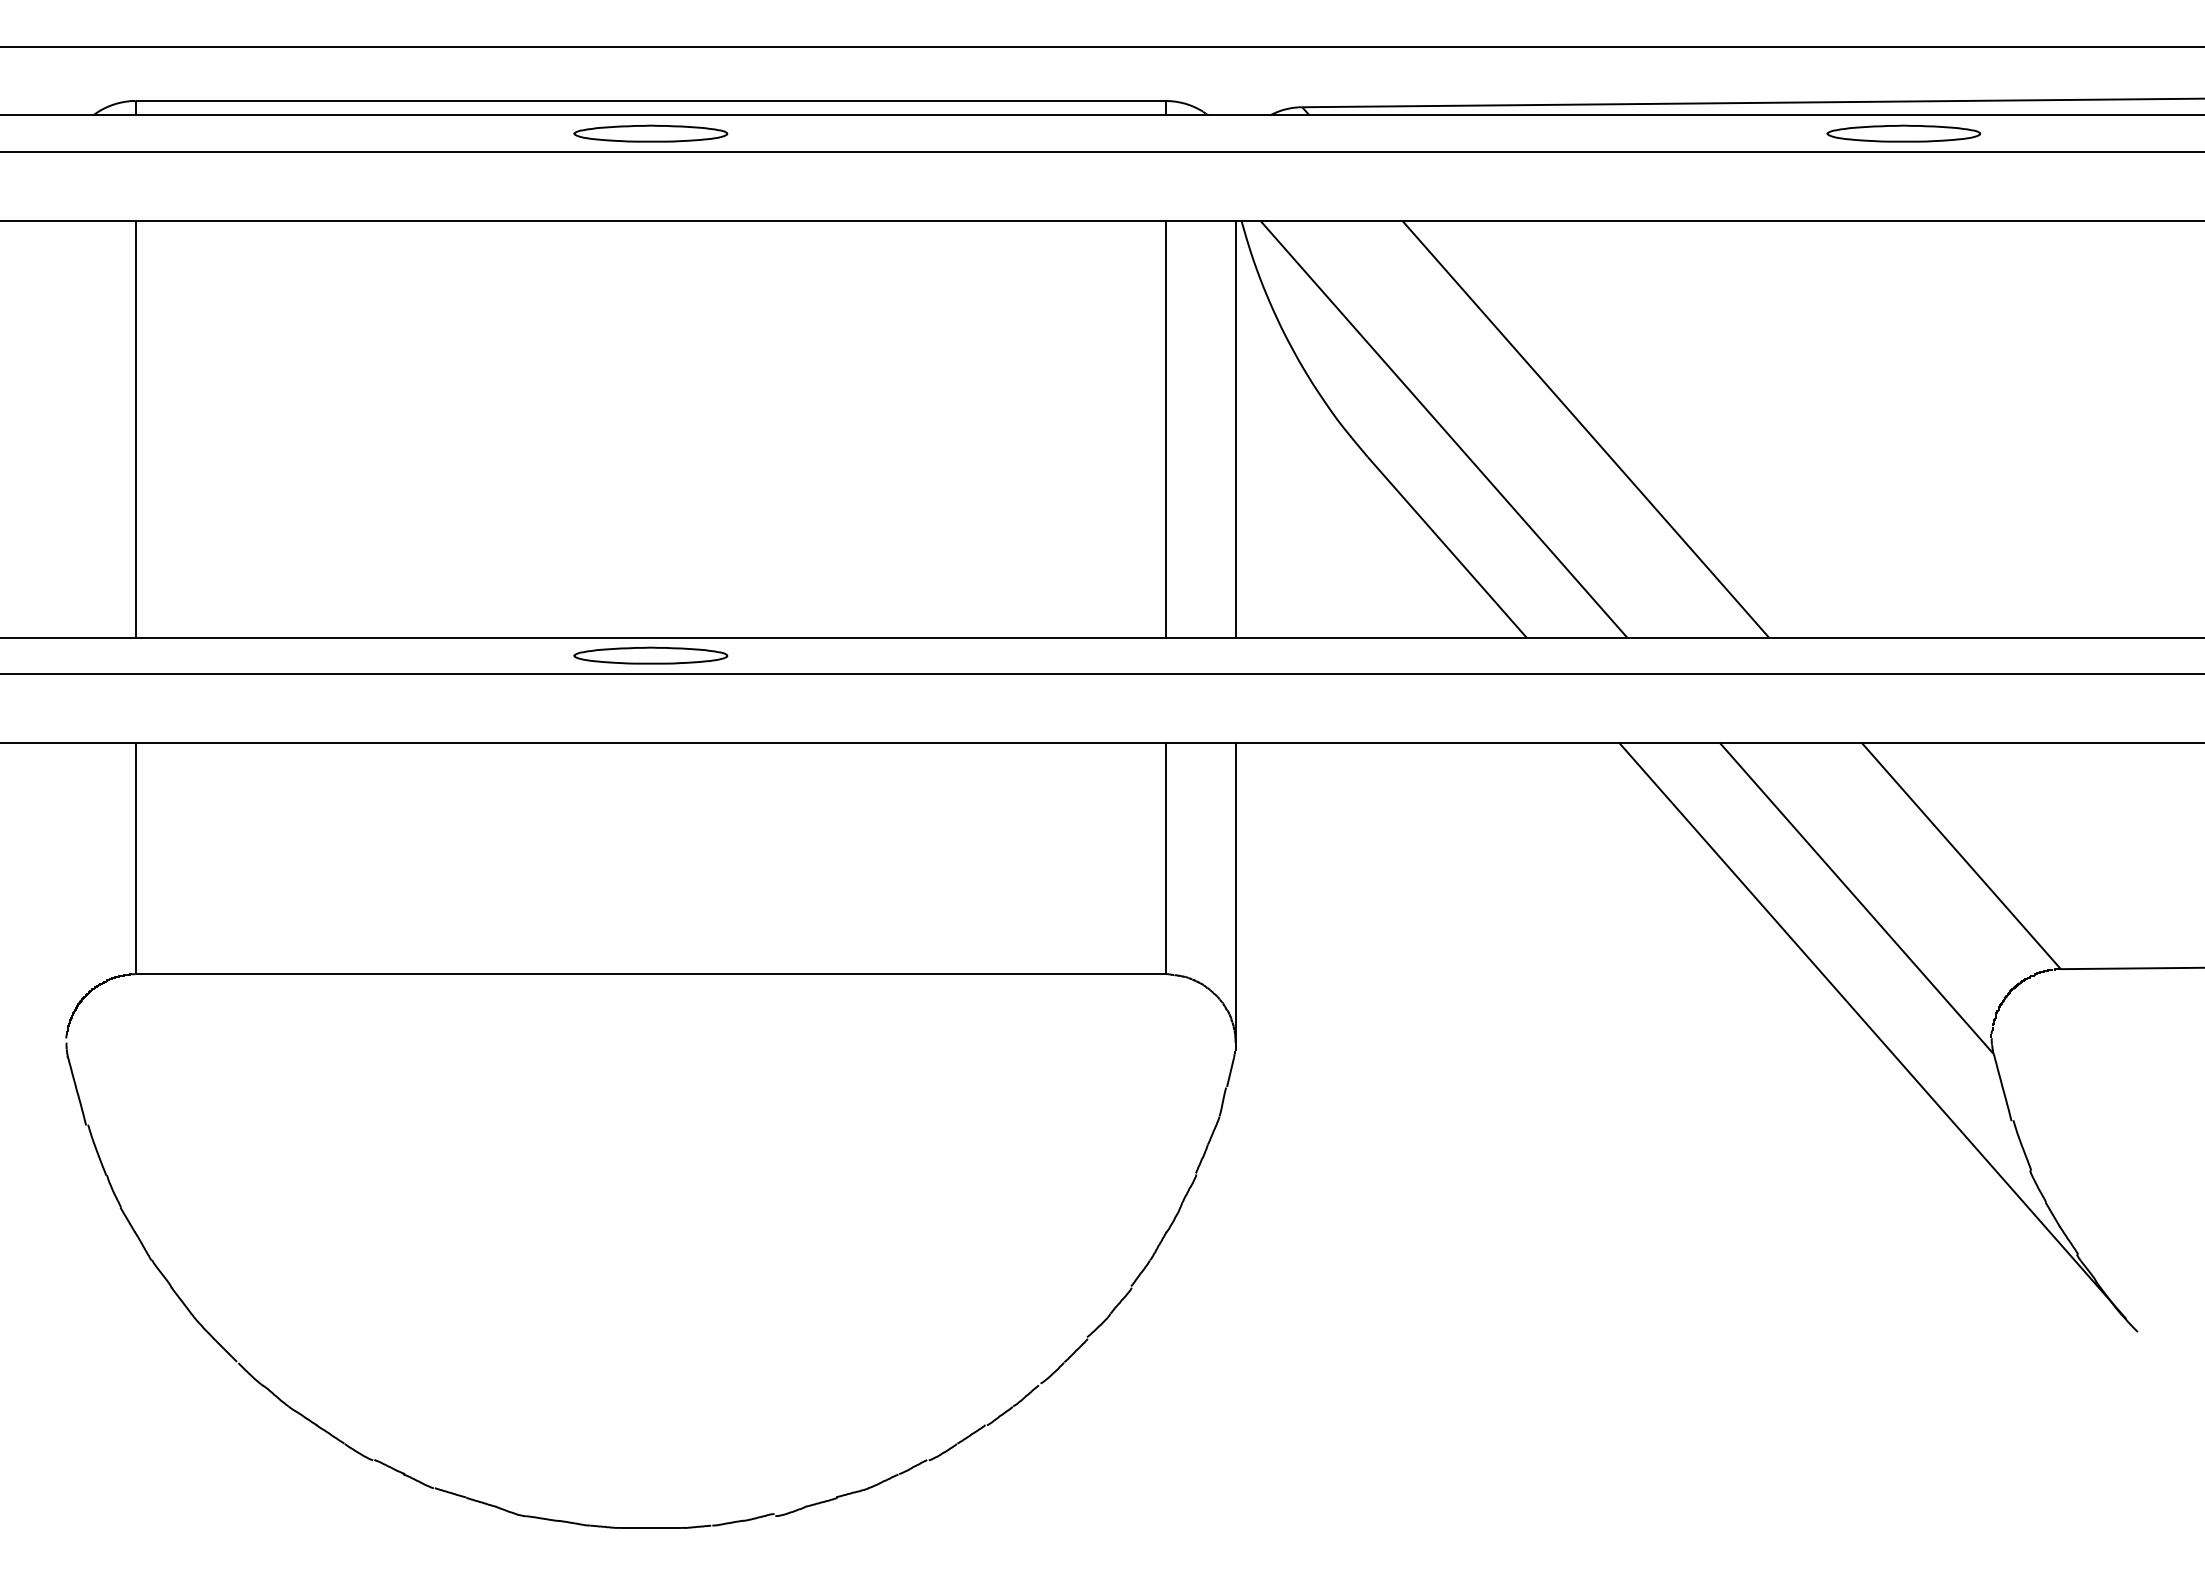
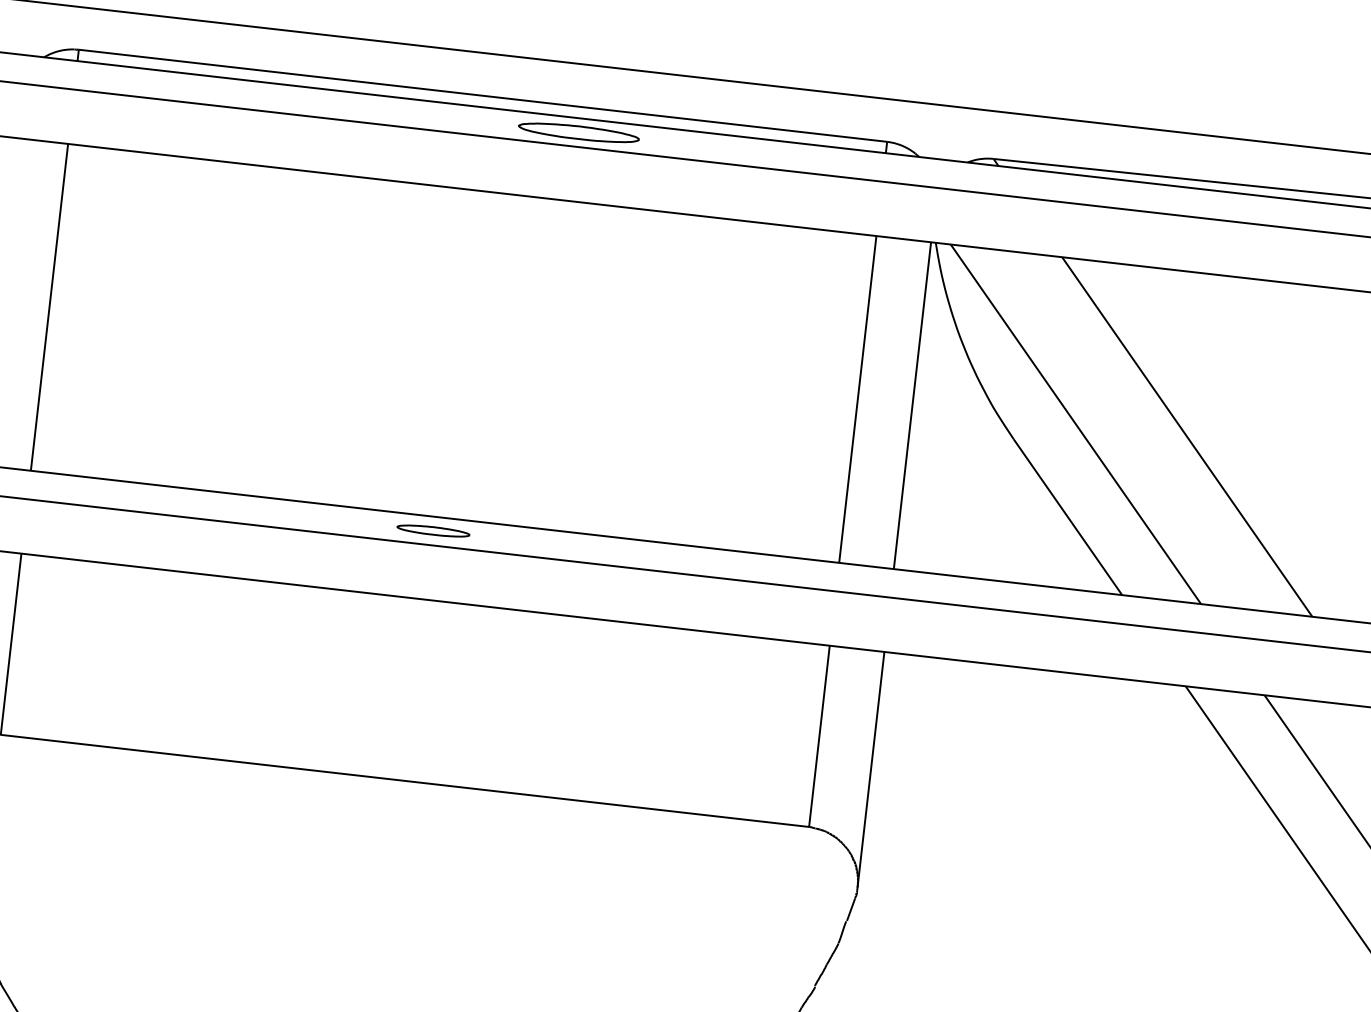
part: (650, 133) -> (578, 132), moved
part: (650, 655) -> (433, 530), size x0.6

